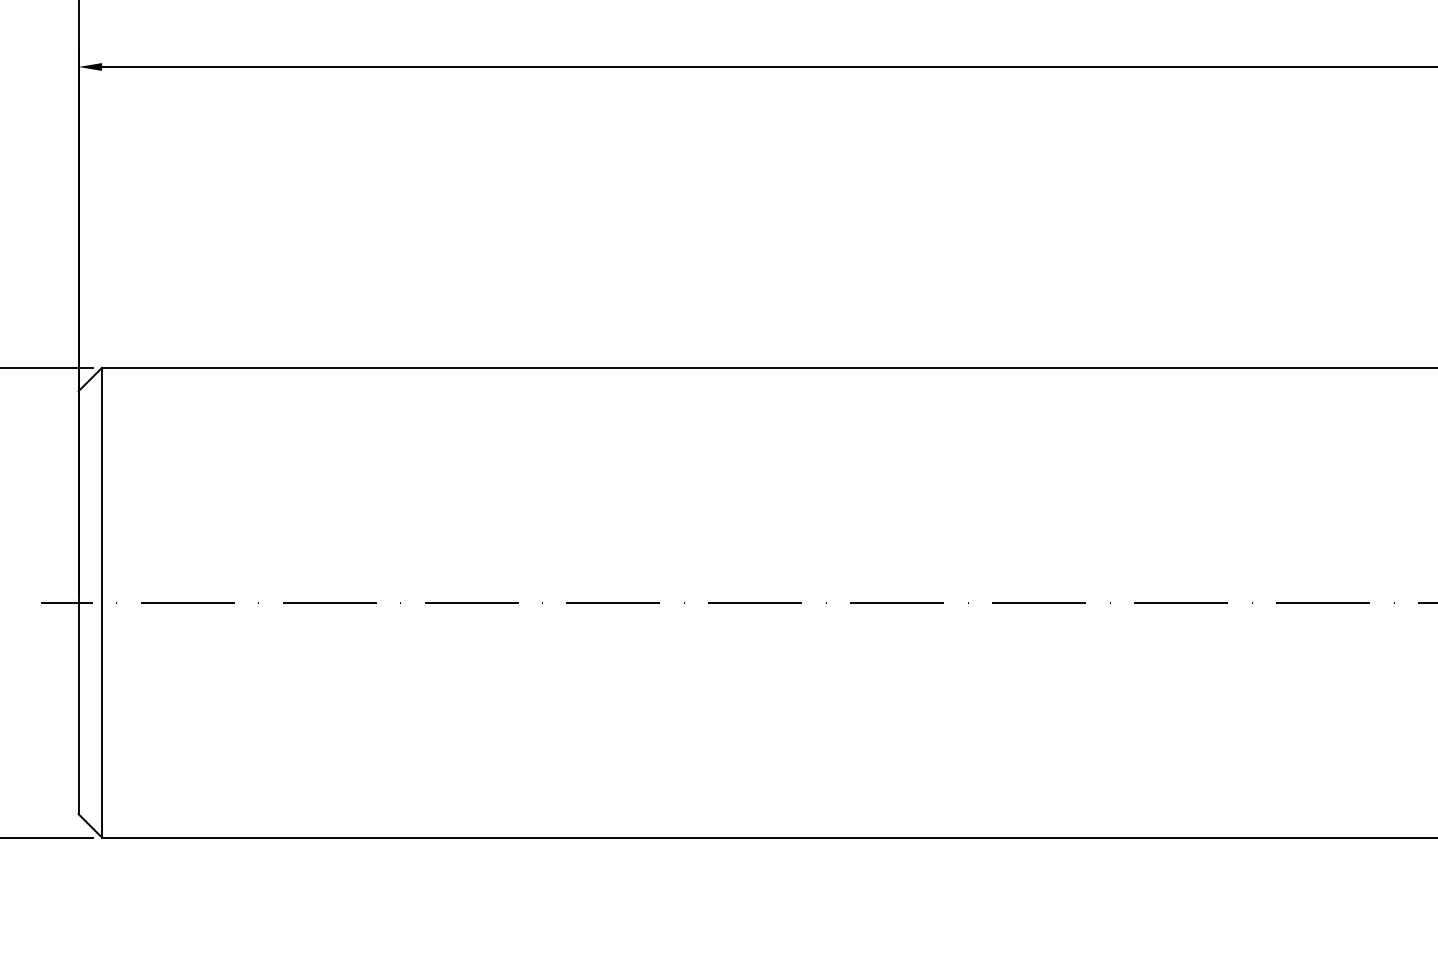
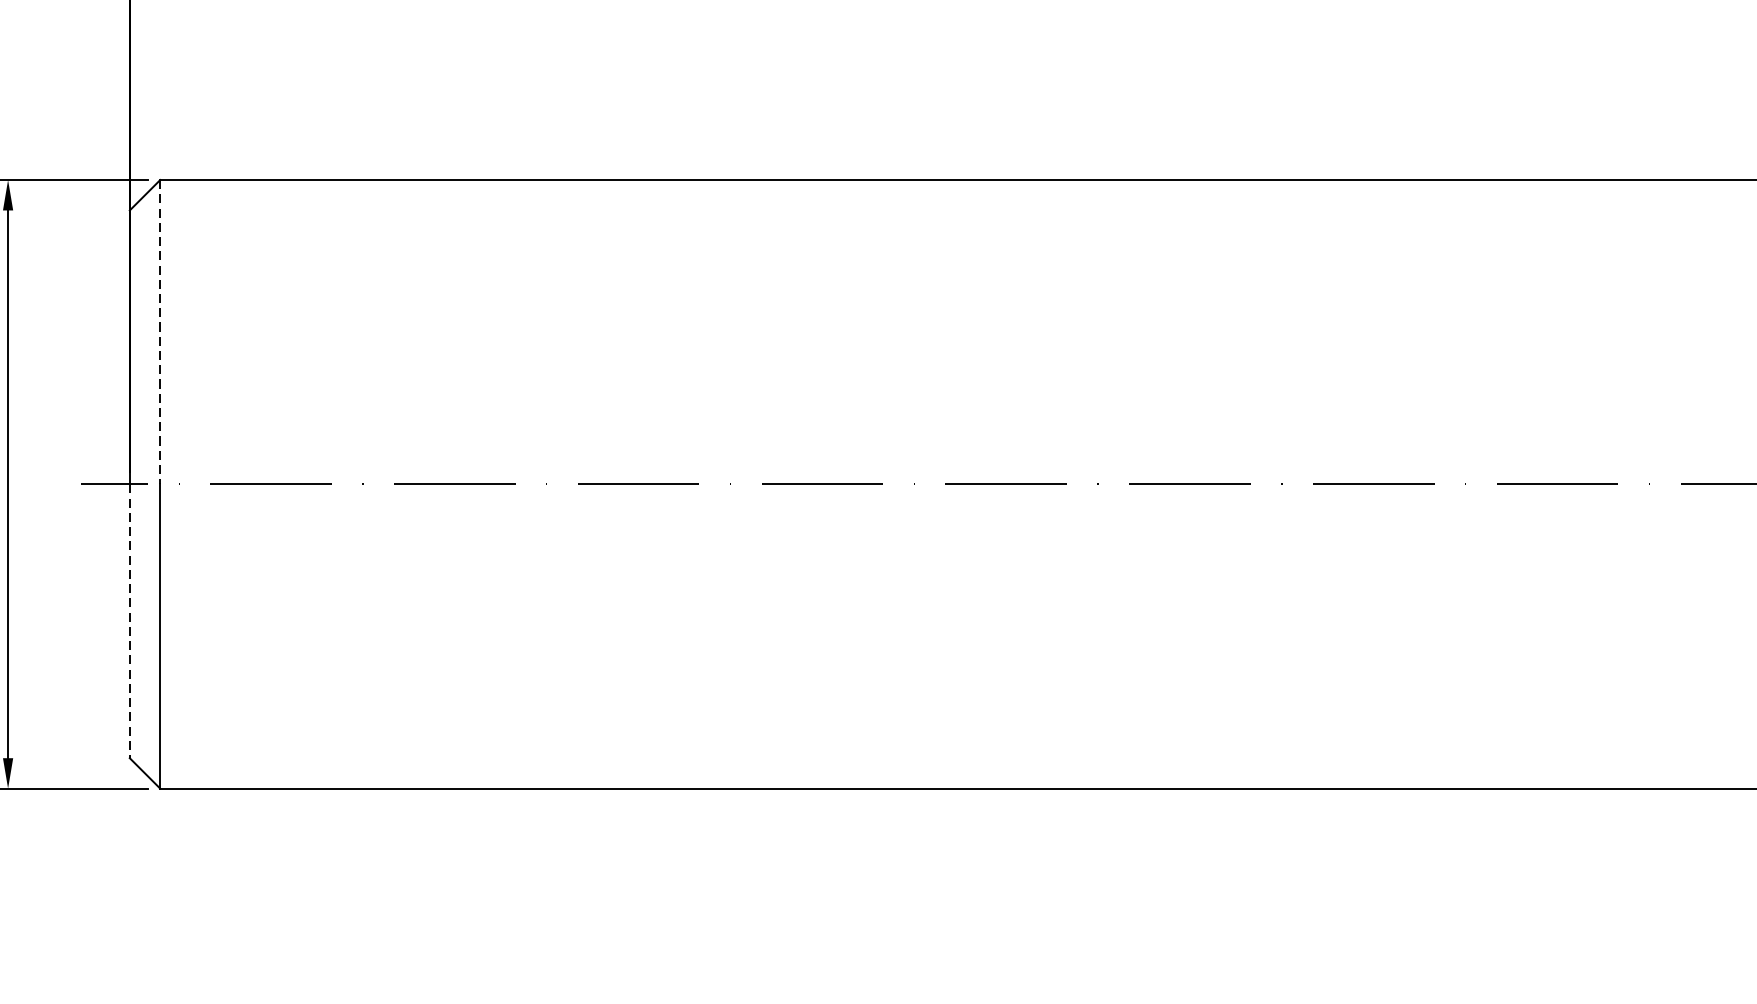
line: (102, 485) -> (160, 332), solid -> dashed
line: (78, 708) -> (129, 621), solid -> dashed

